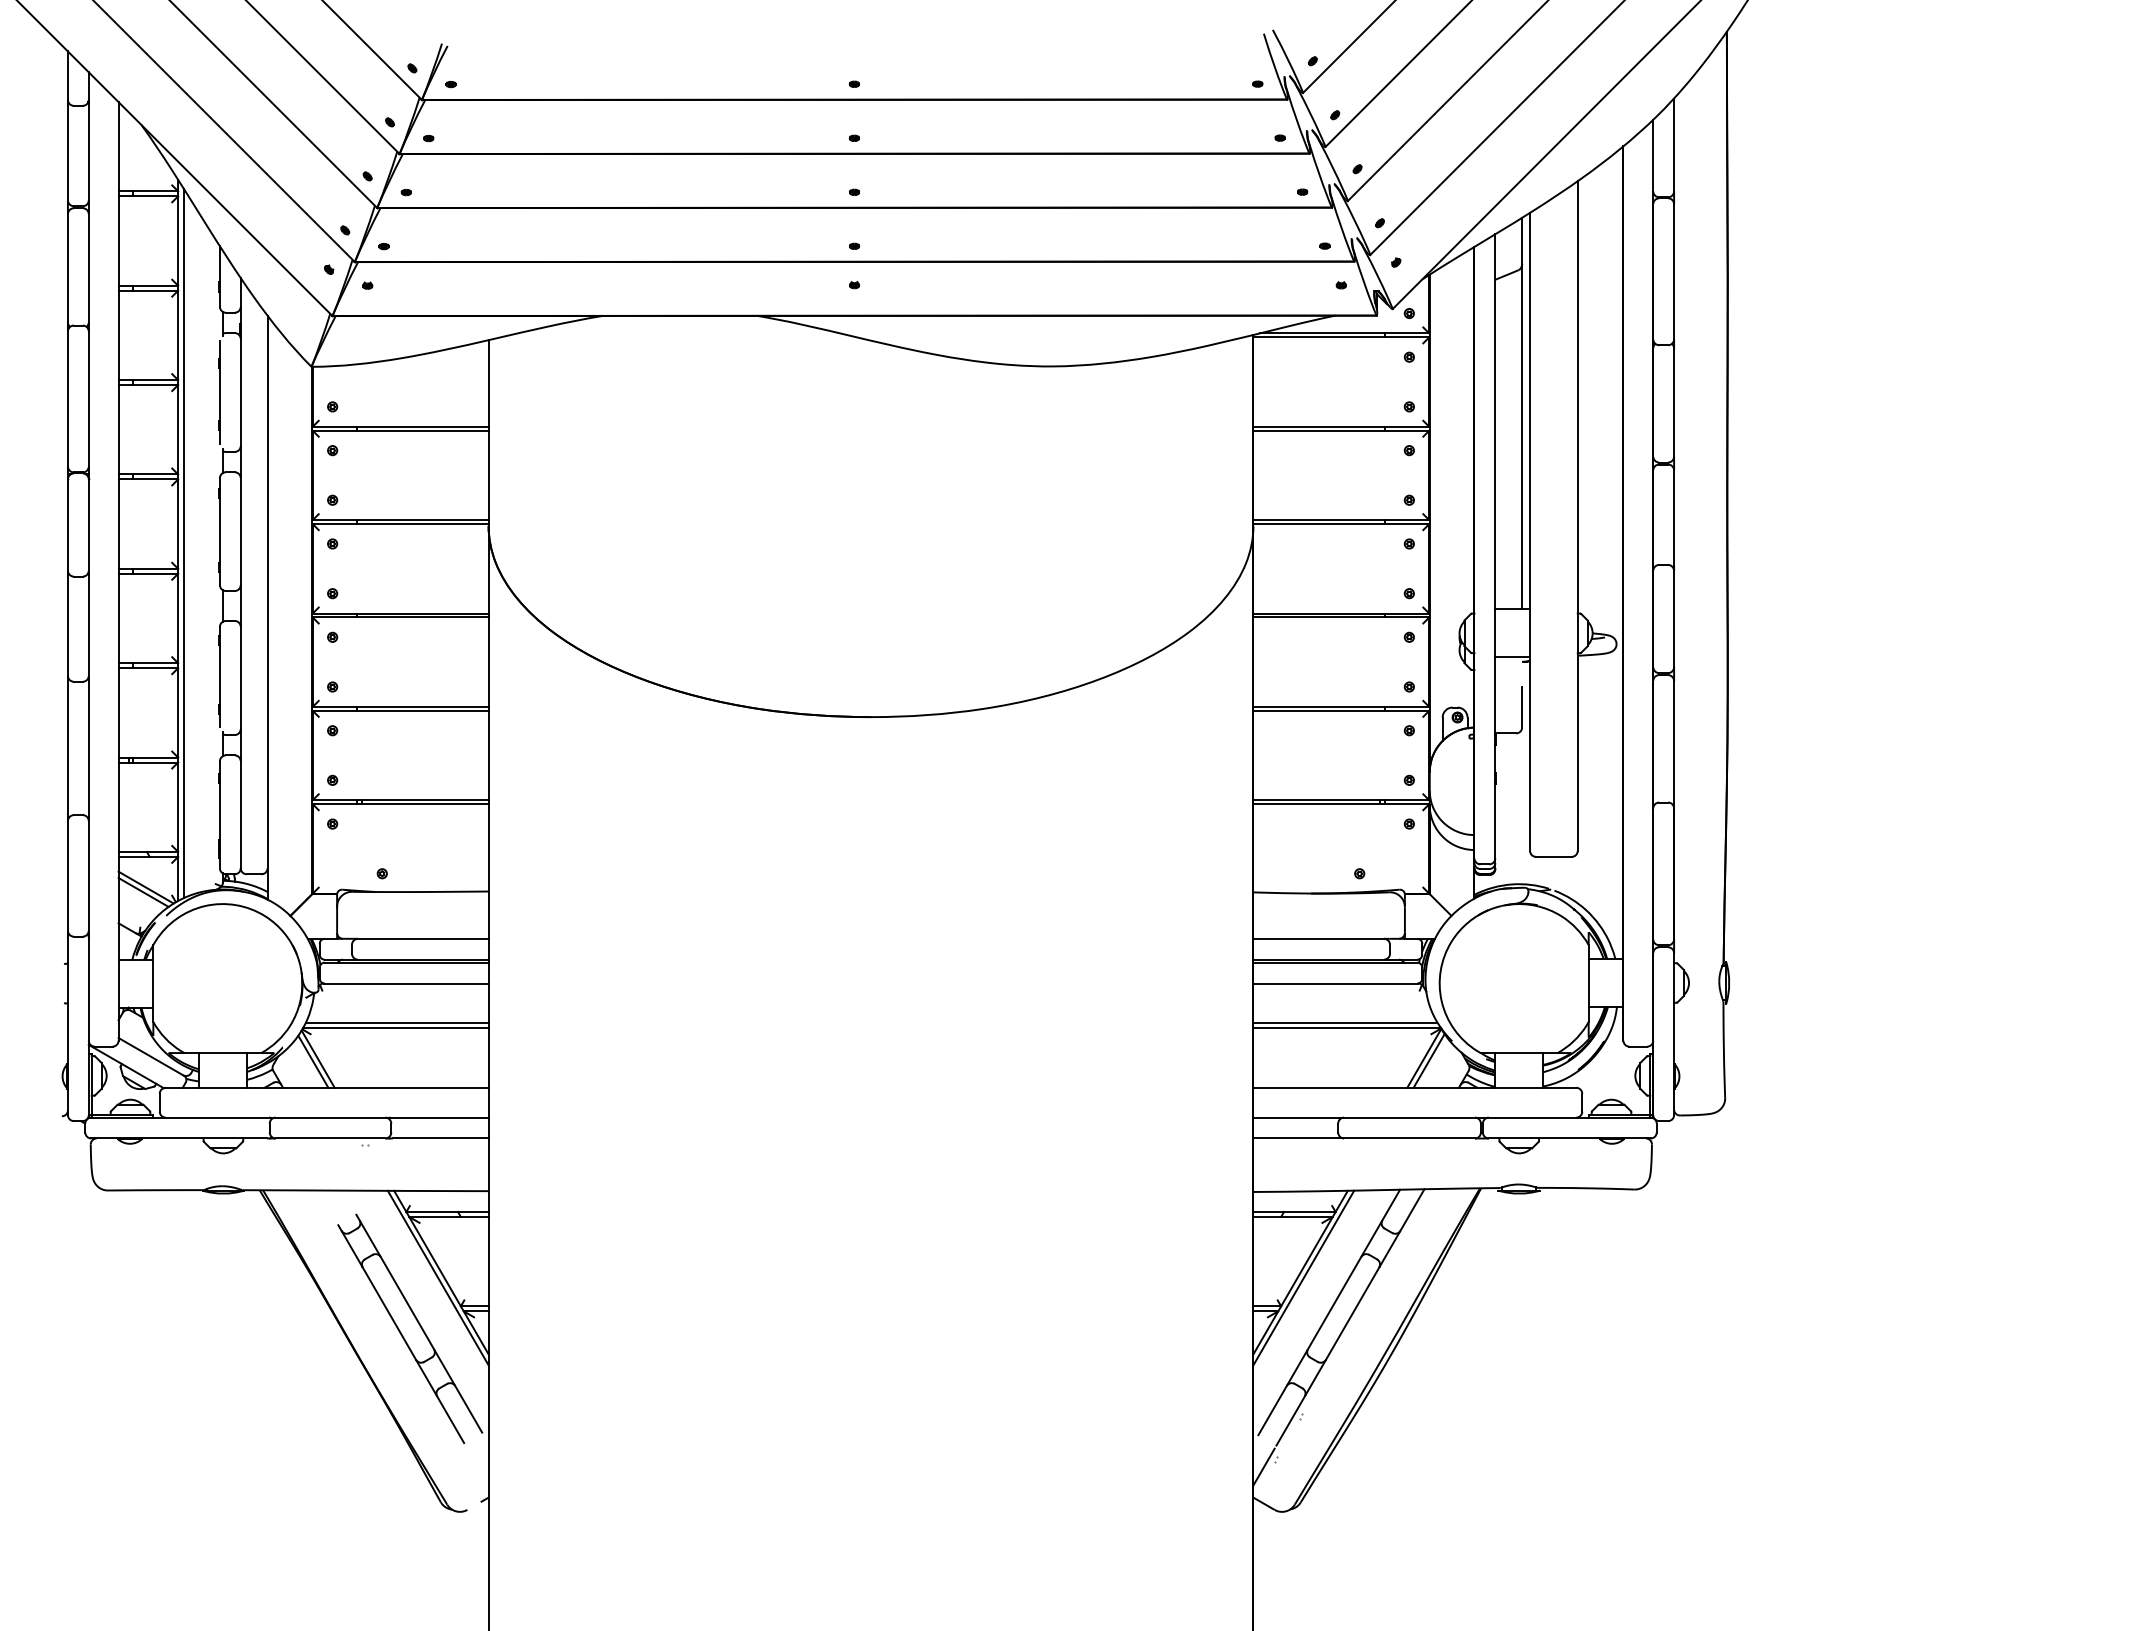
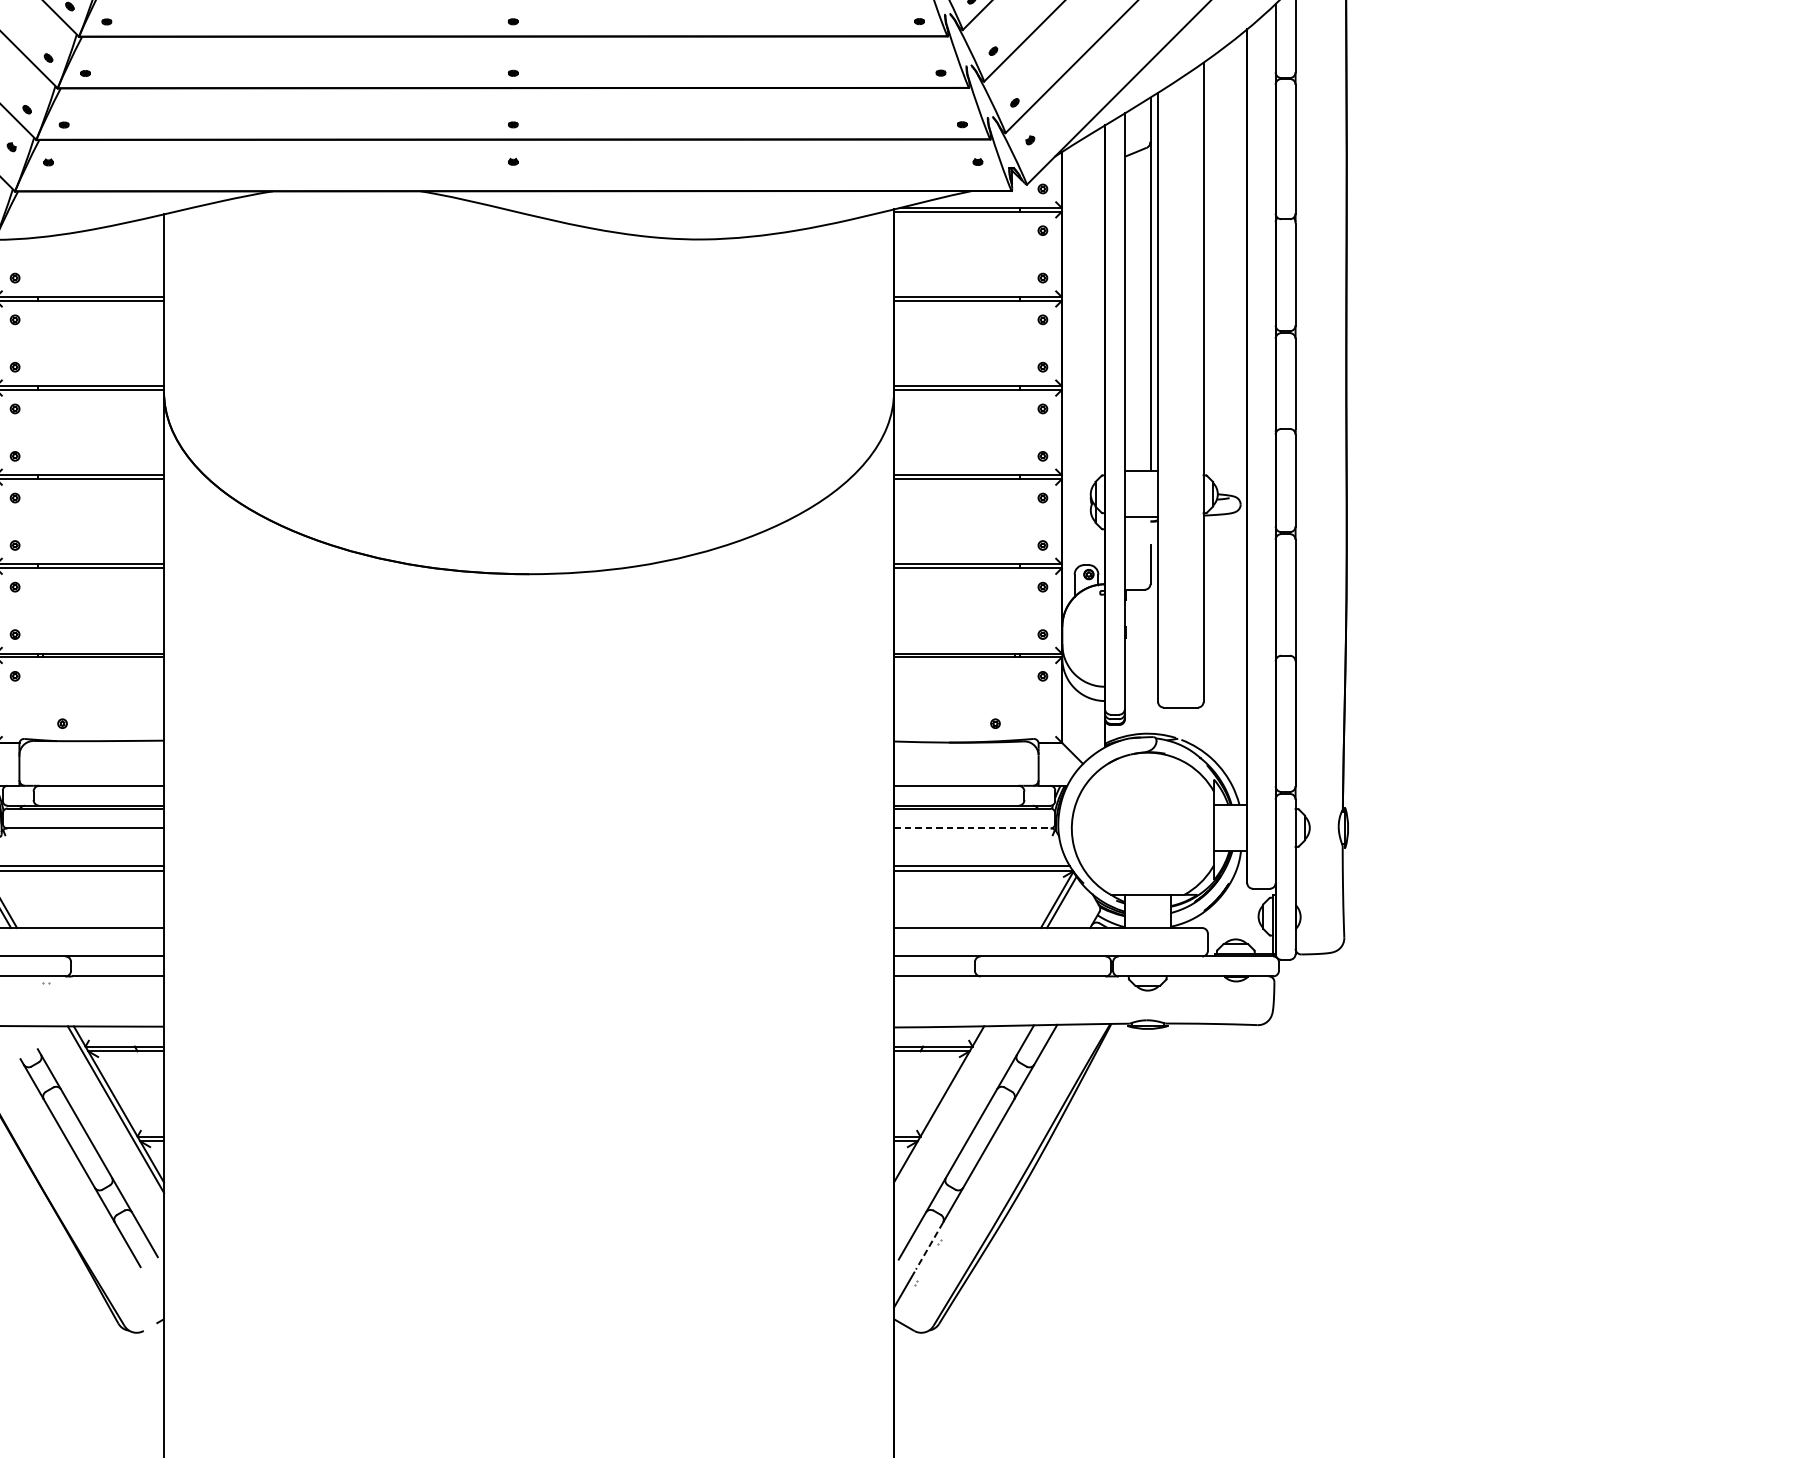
line: (1336, 983) -> (973, 828), solid -> dashed
line: (1303, 1277) -> (941, 1109), removed
line: (1290, 1421) -> (929, 1246), solid -> dashed

